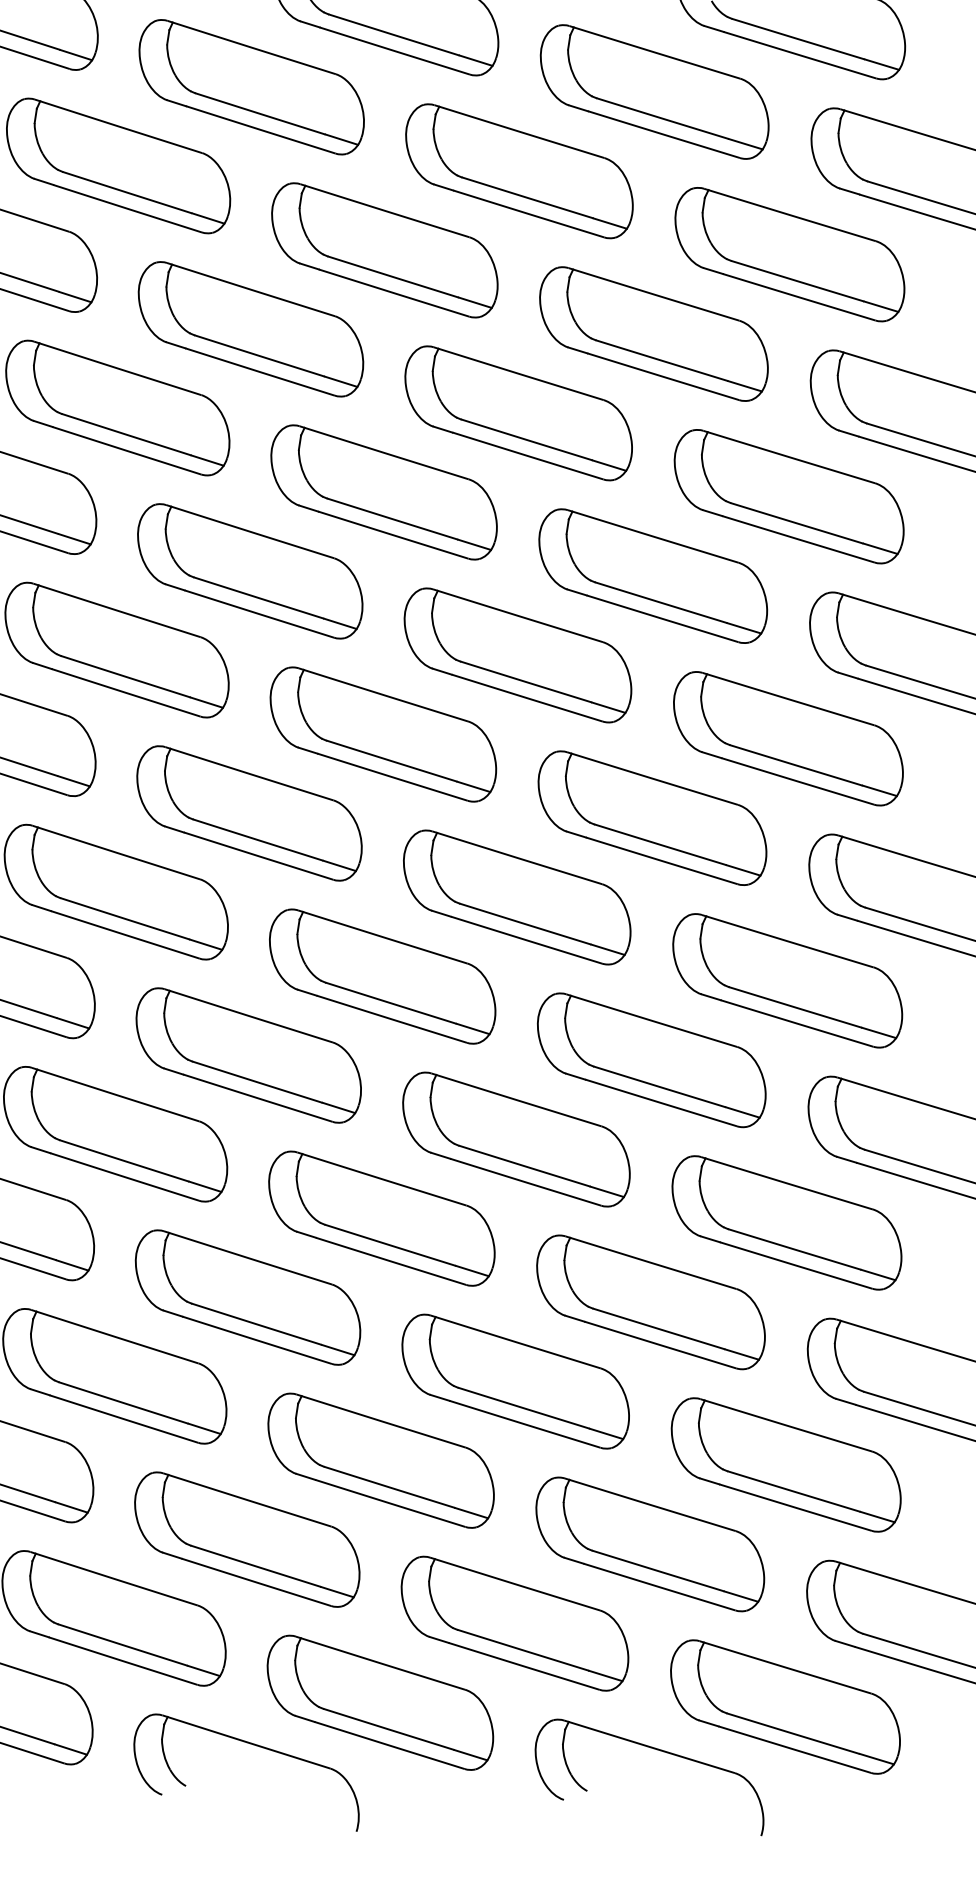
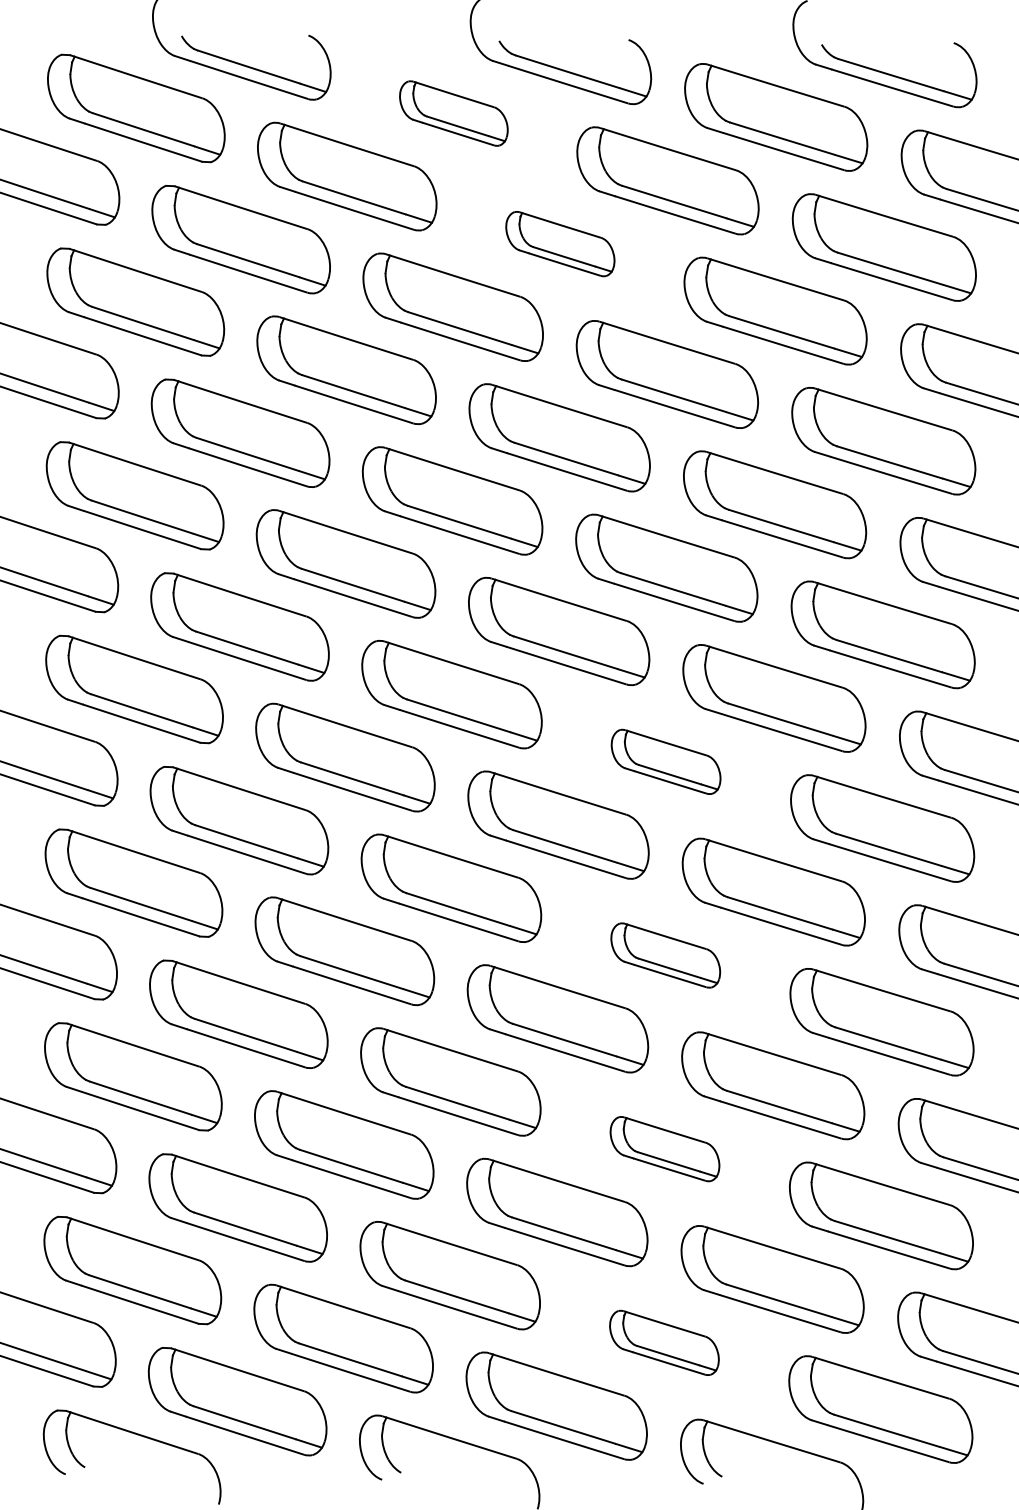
part: (251, 87) -> (453, 113), size x0.6
part: (385, 249) -> (560, 243), size x0.6
part: (516, 897) -> (665, 761), size x0.6
part: (516, 1139) -> (665, 955), size x0.6
part: (515, 1380) -> (664, 1148), size x0.6
part: (515, 1623) -> (664, 1342), size x0.6

